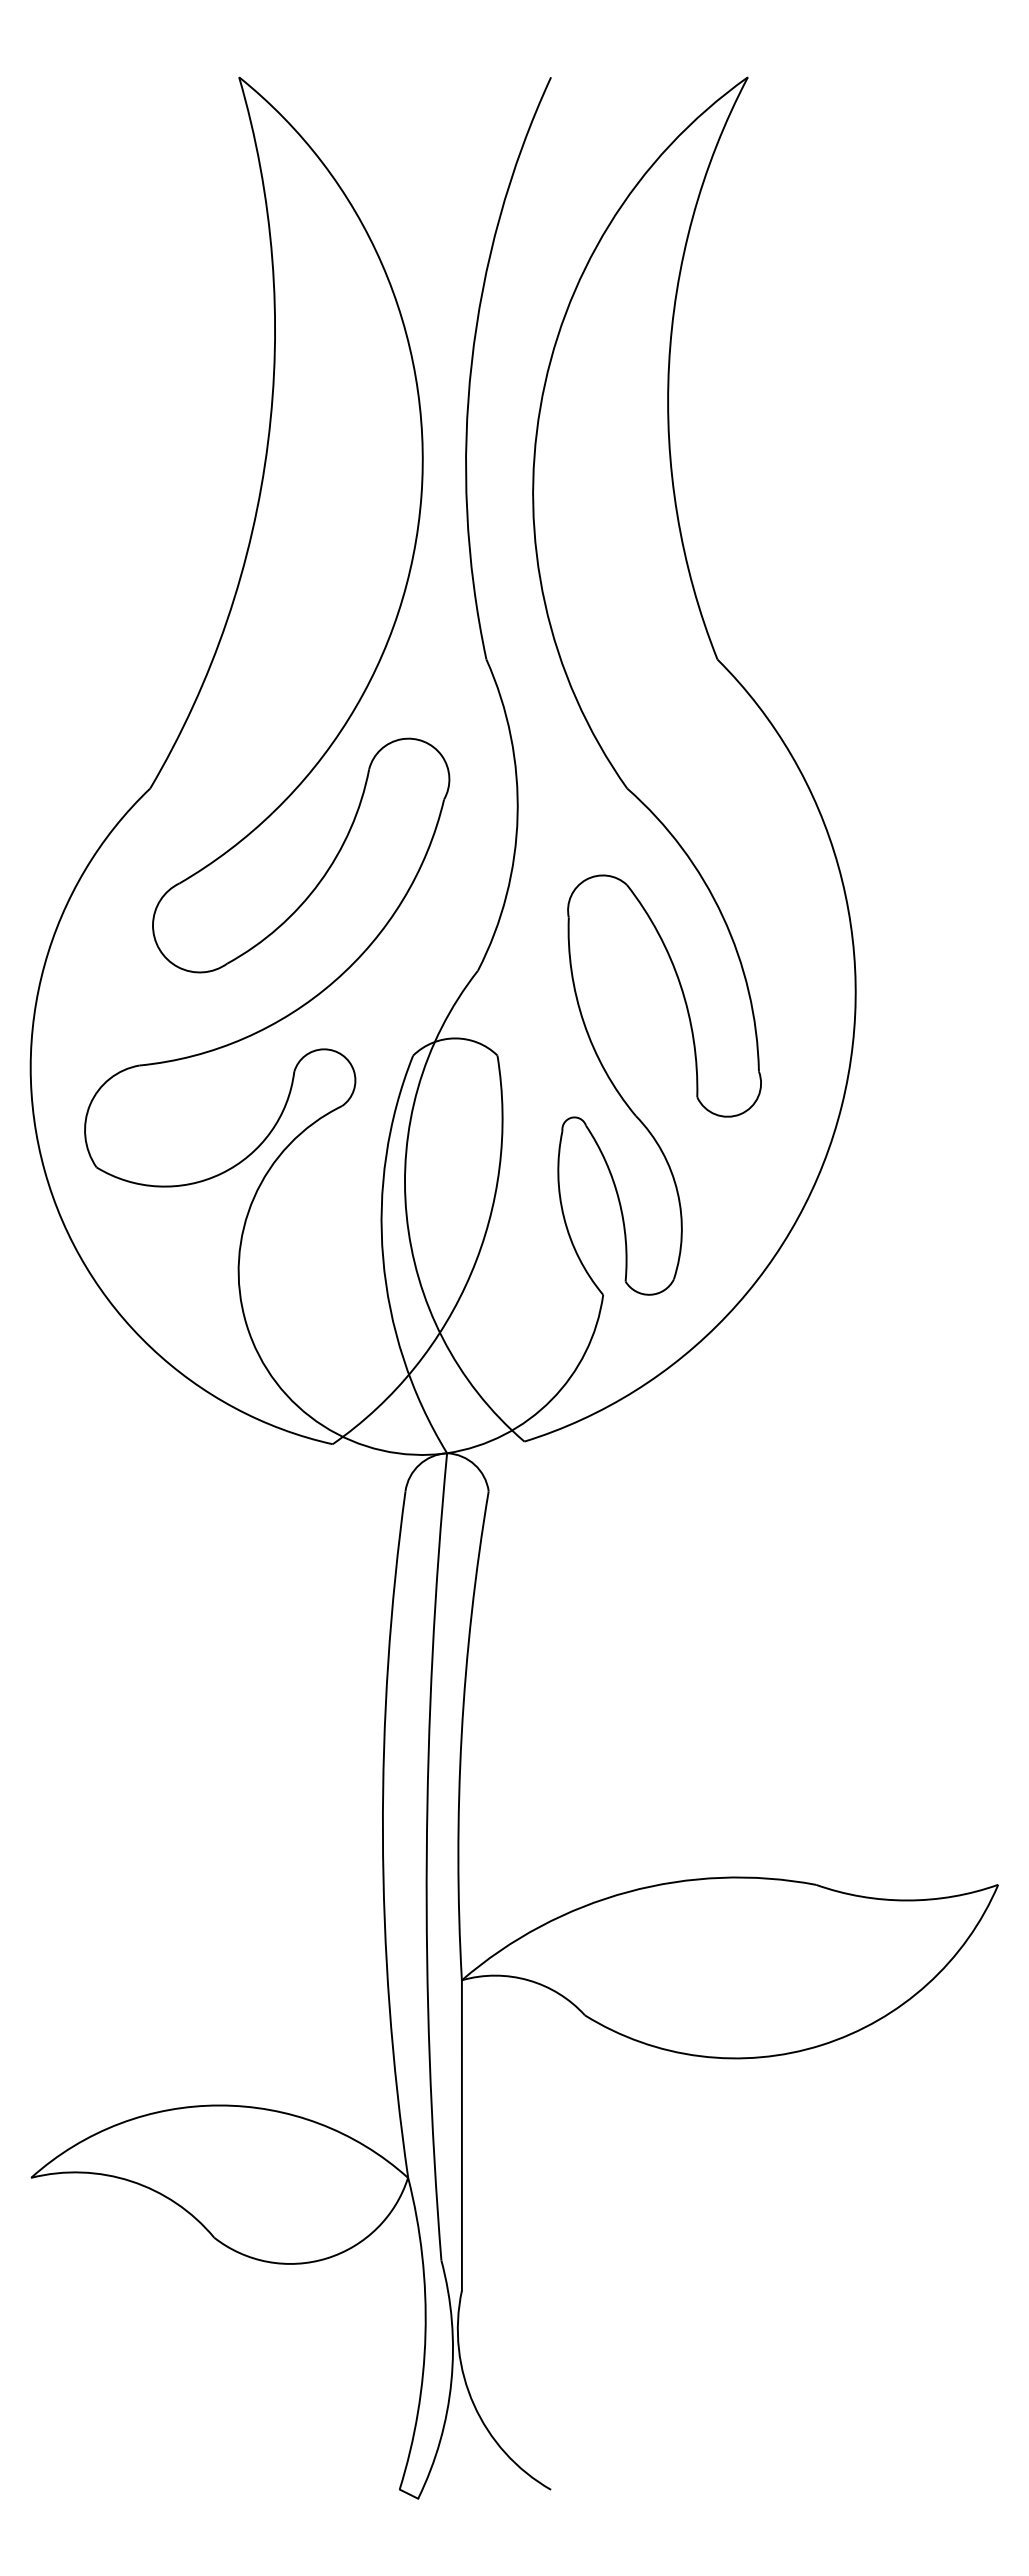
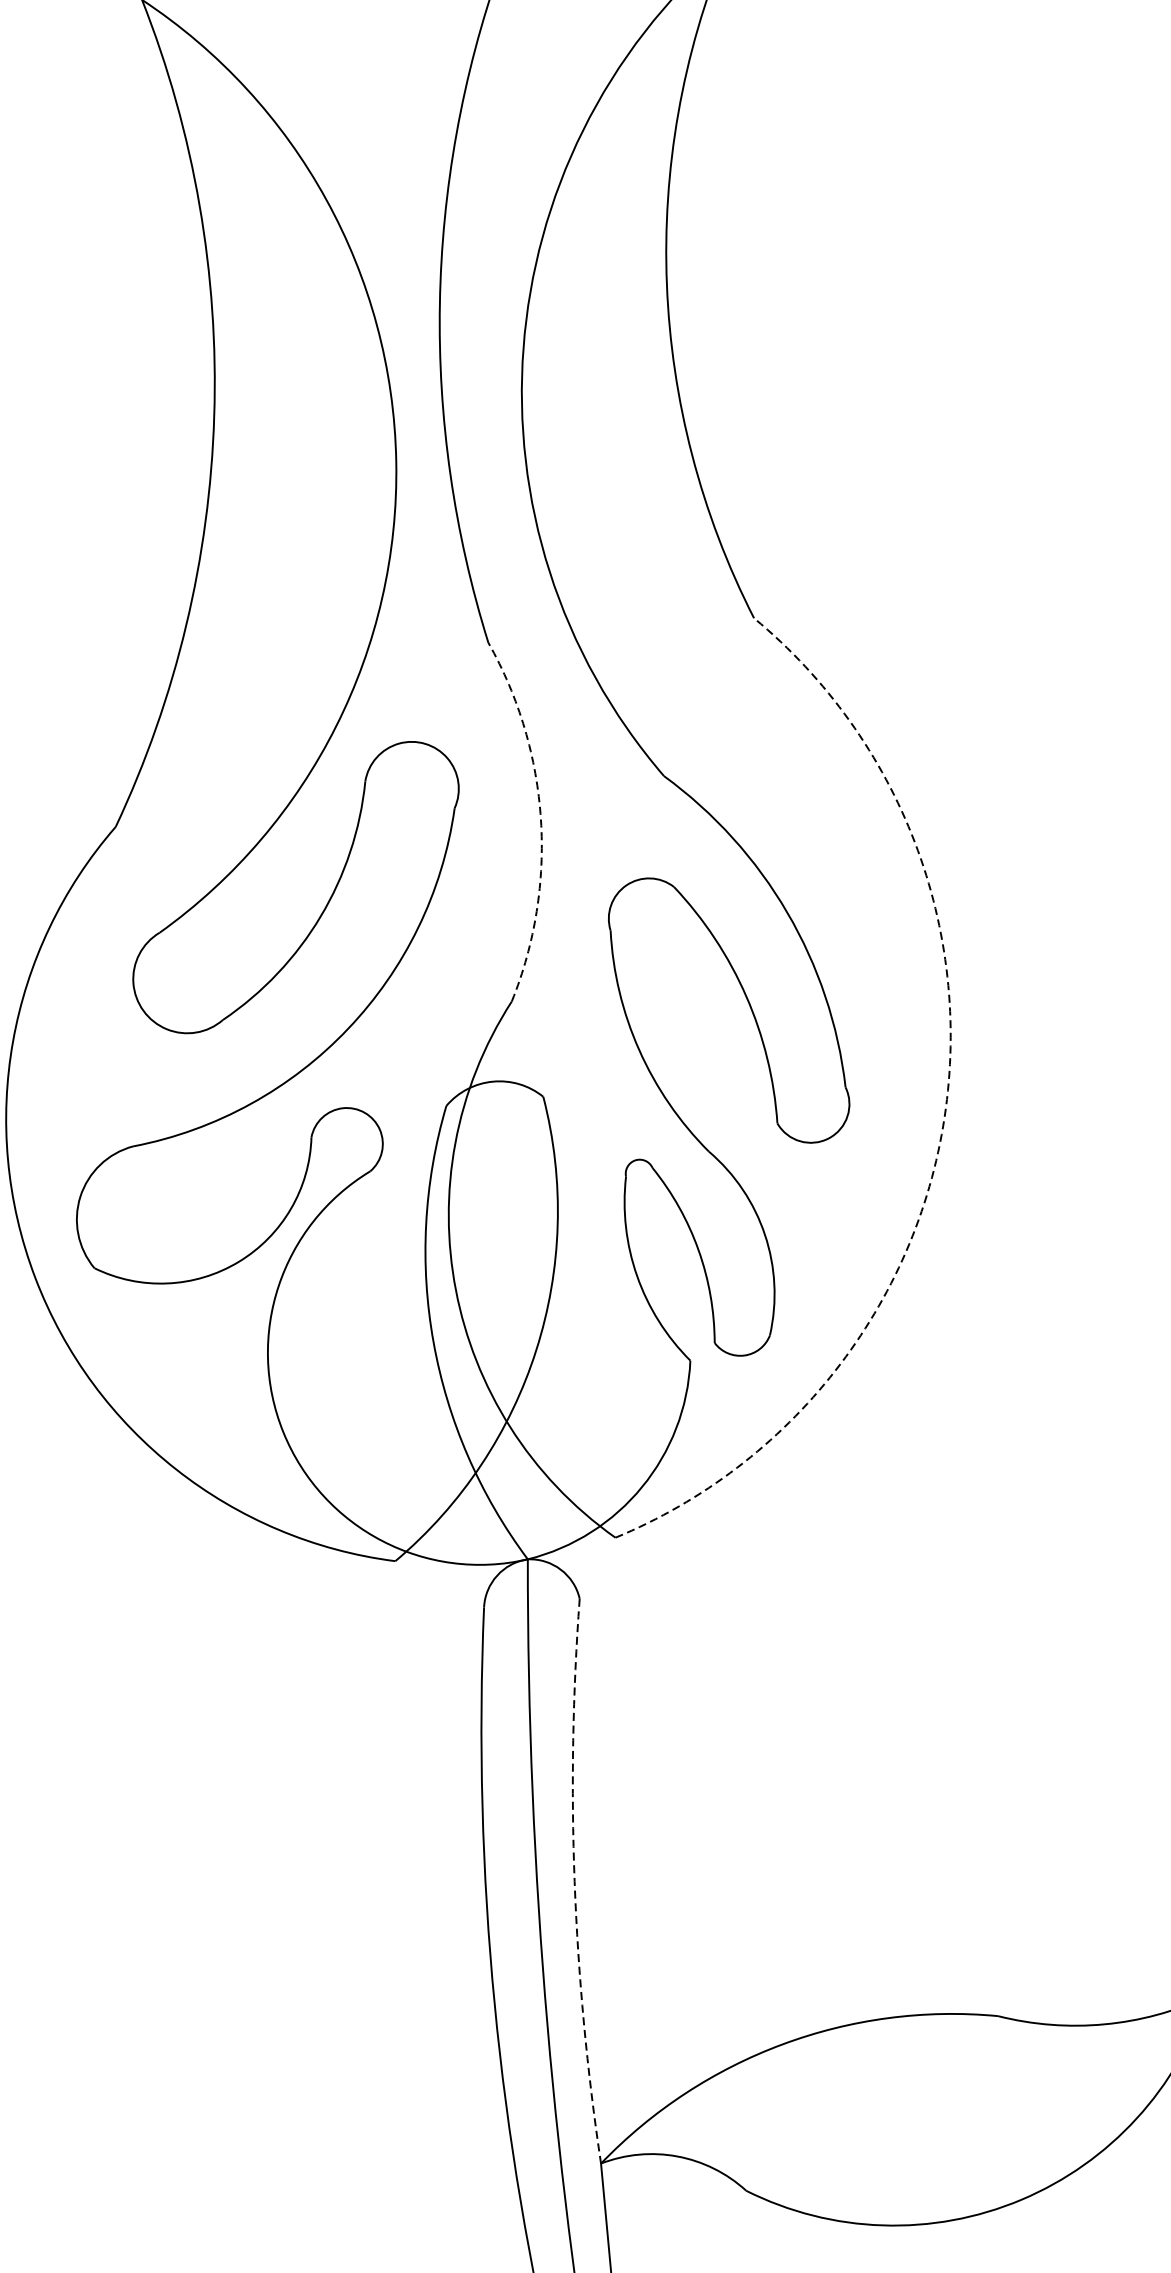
arc: (517, 816) -> (540, 819), solid -> dashed
arc: (842, 1105) -> (945, 1117), solid -> dashed
arc: (461, 1735) -> (574, 1882), solid -> dashed

